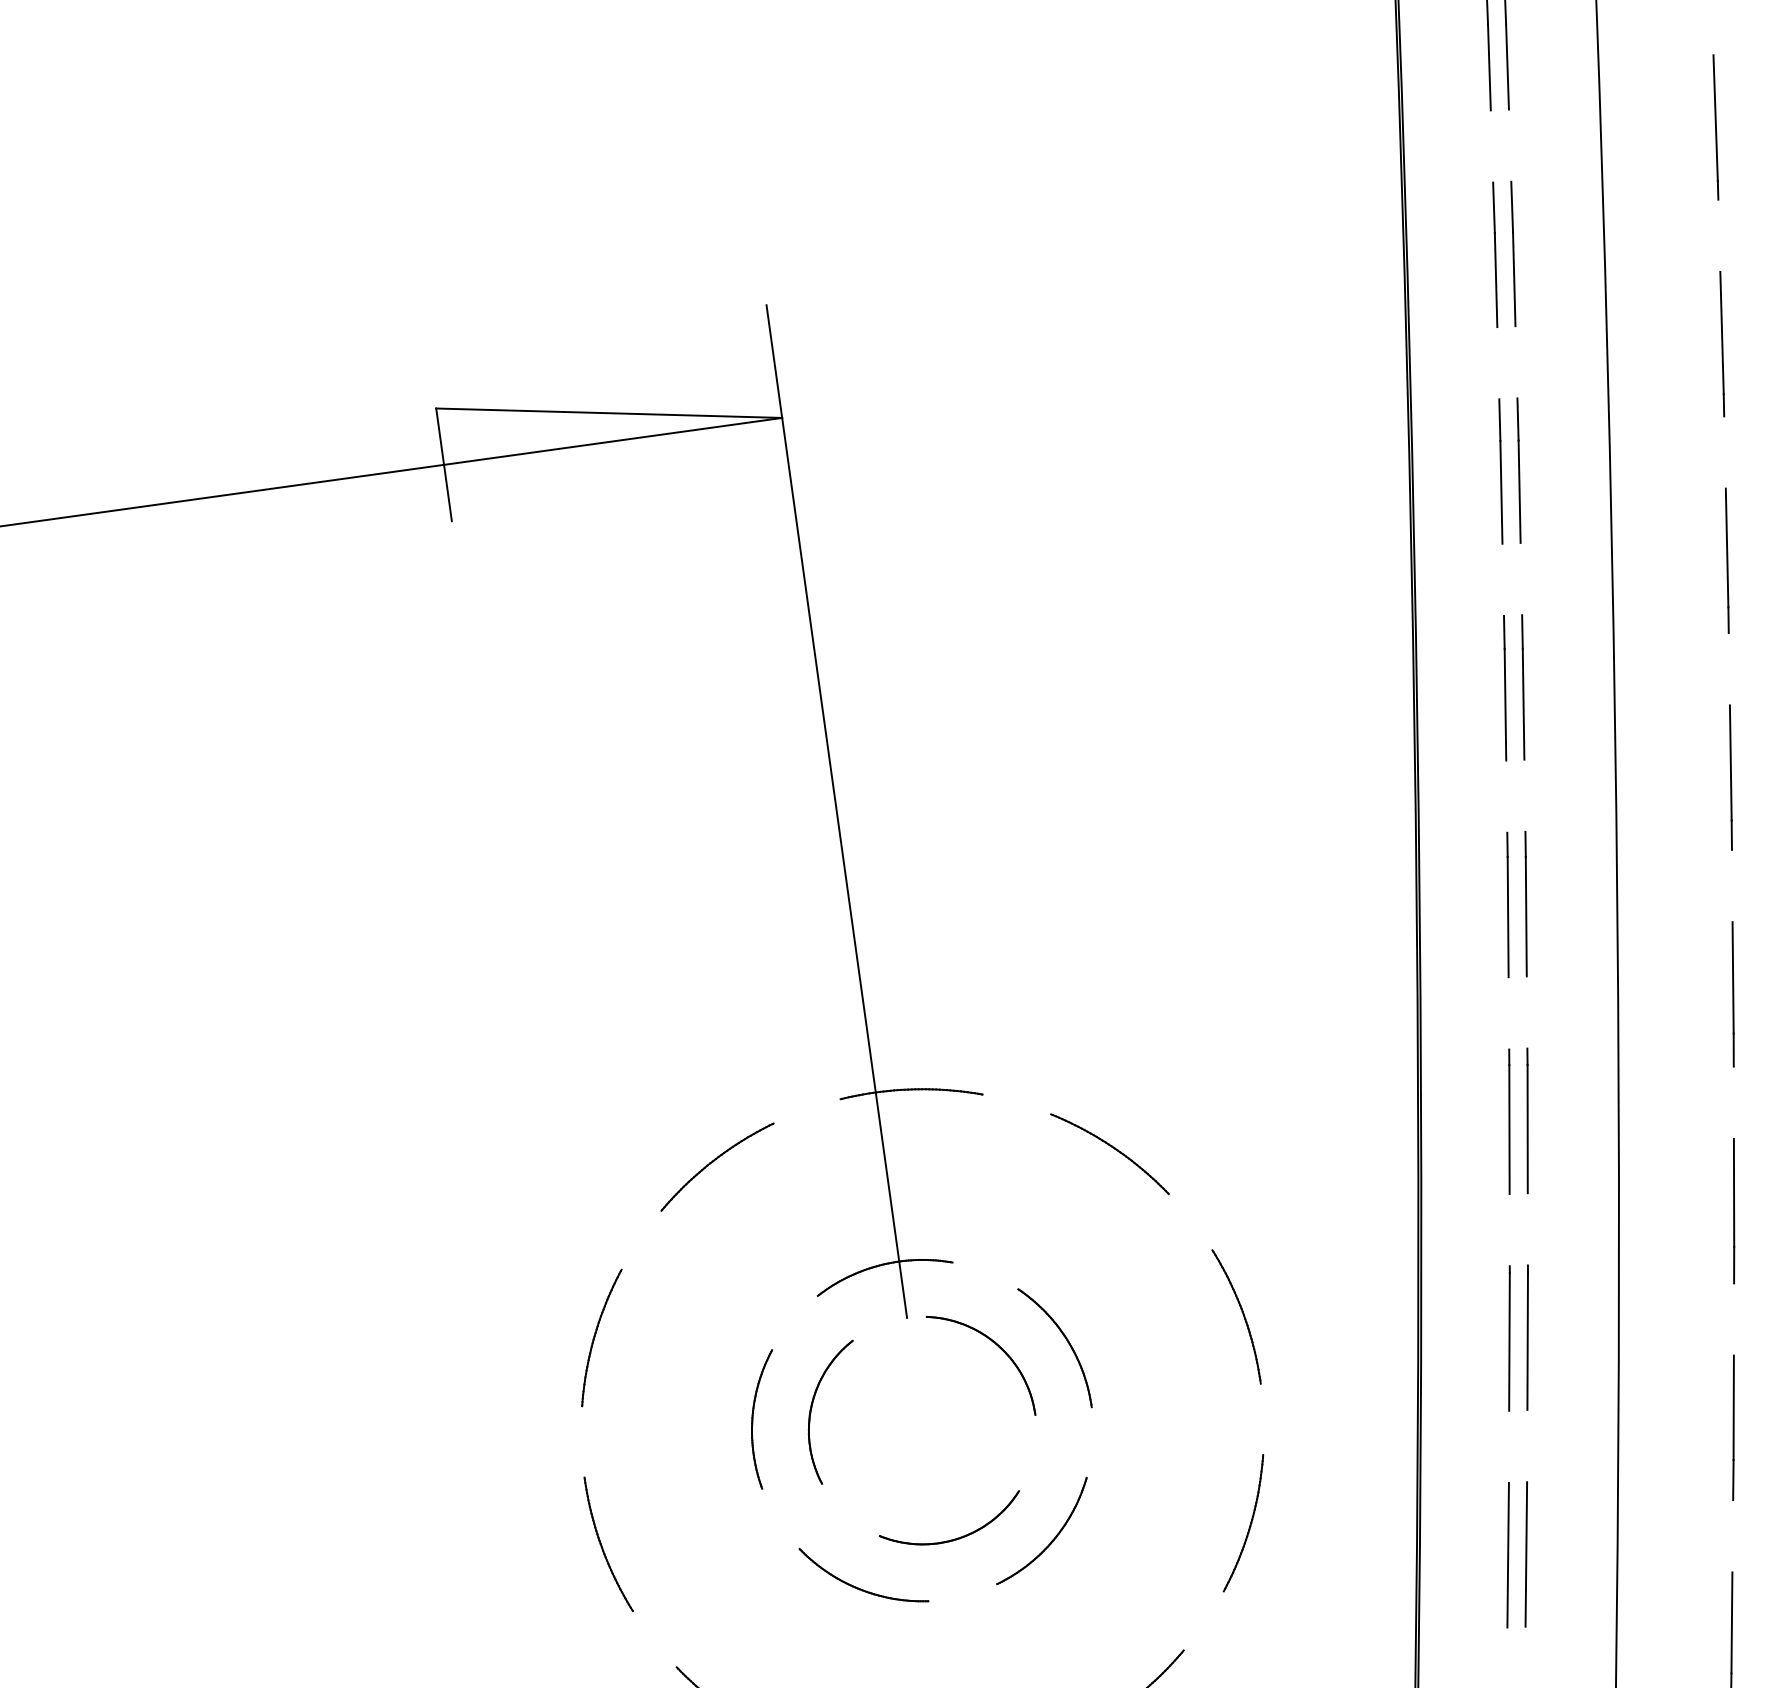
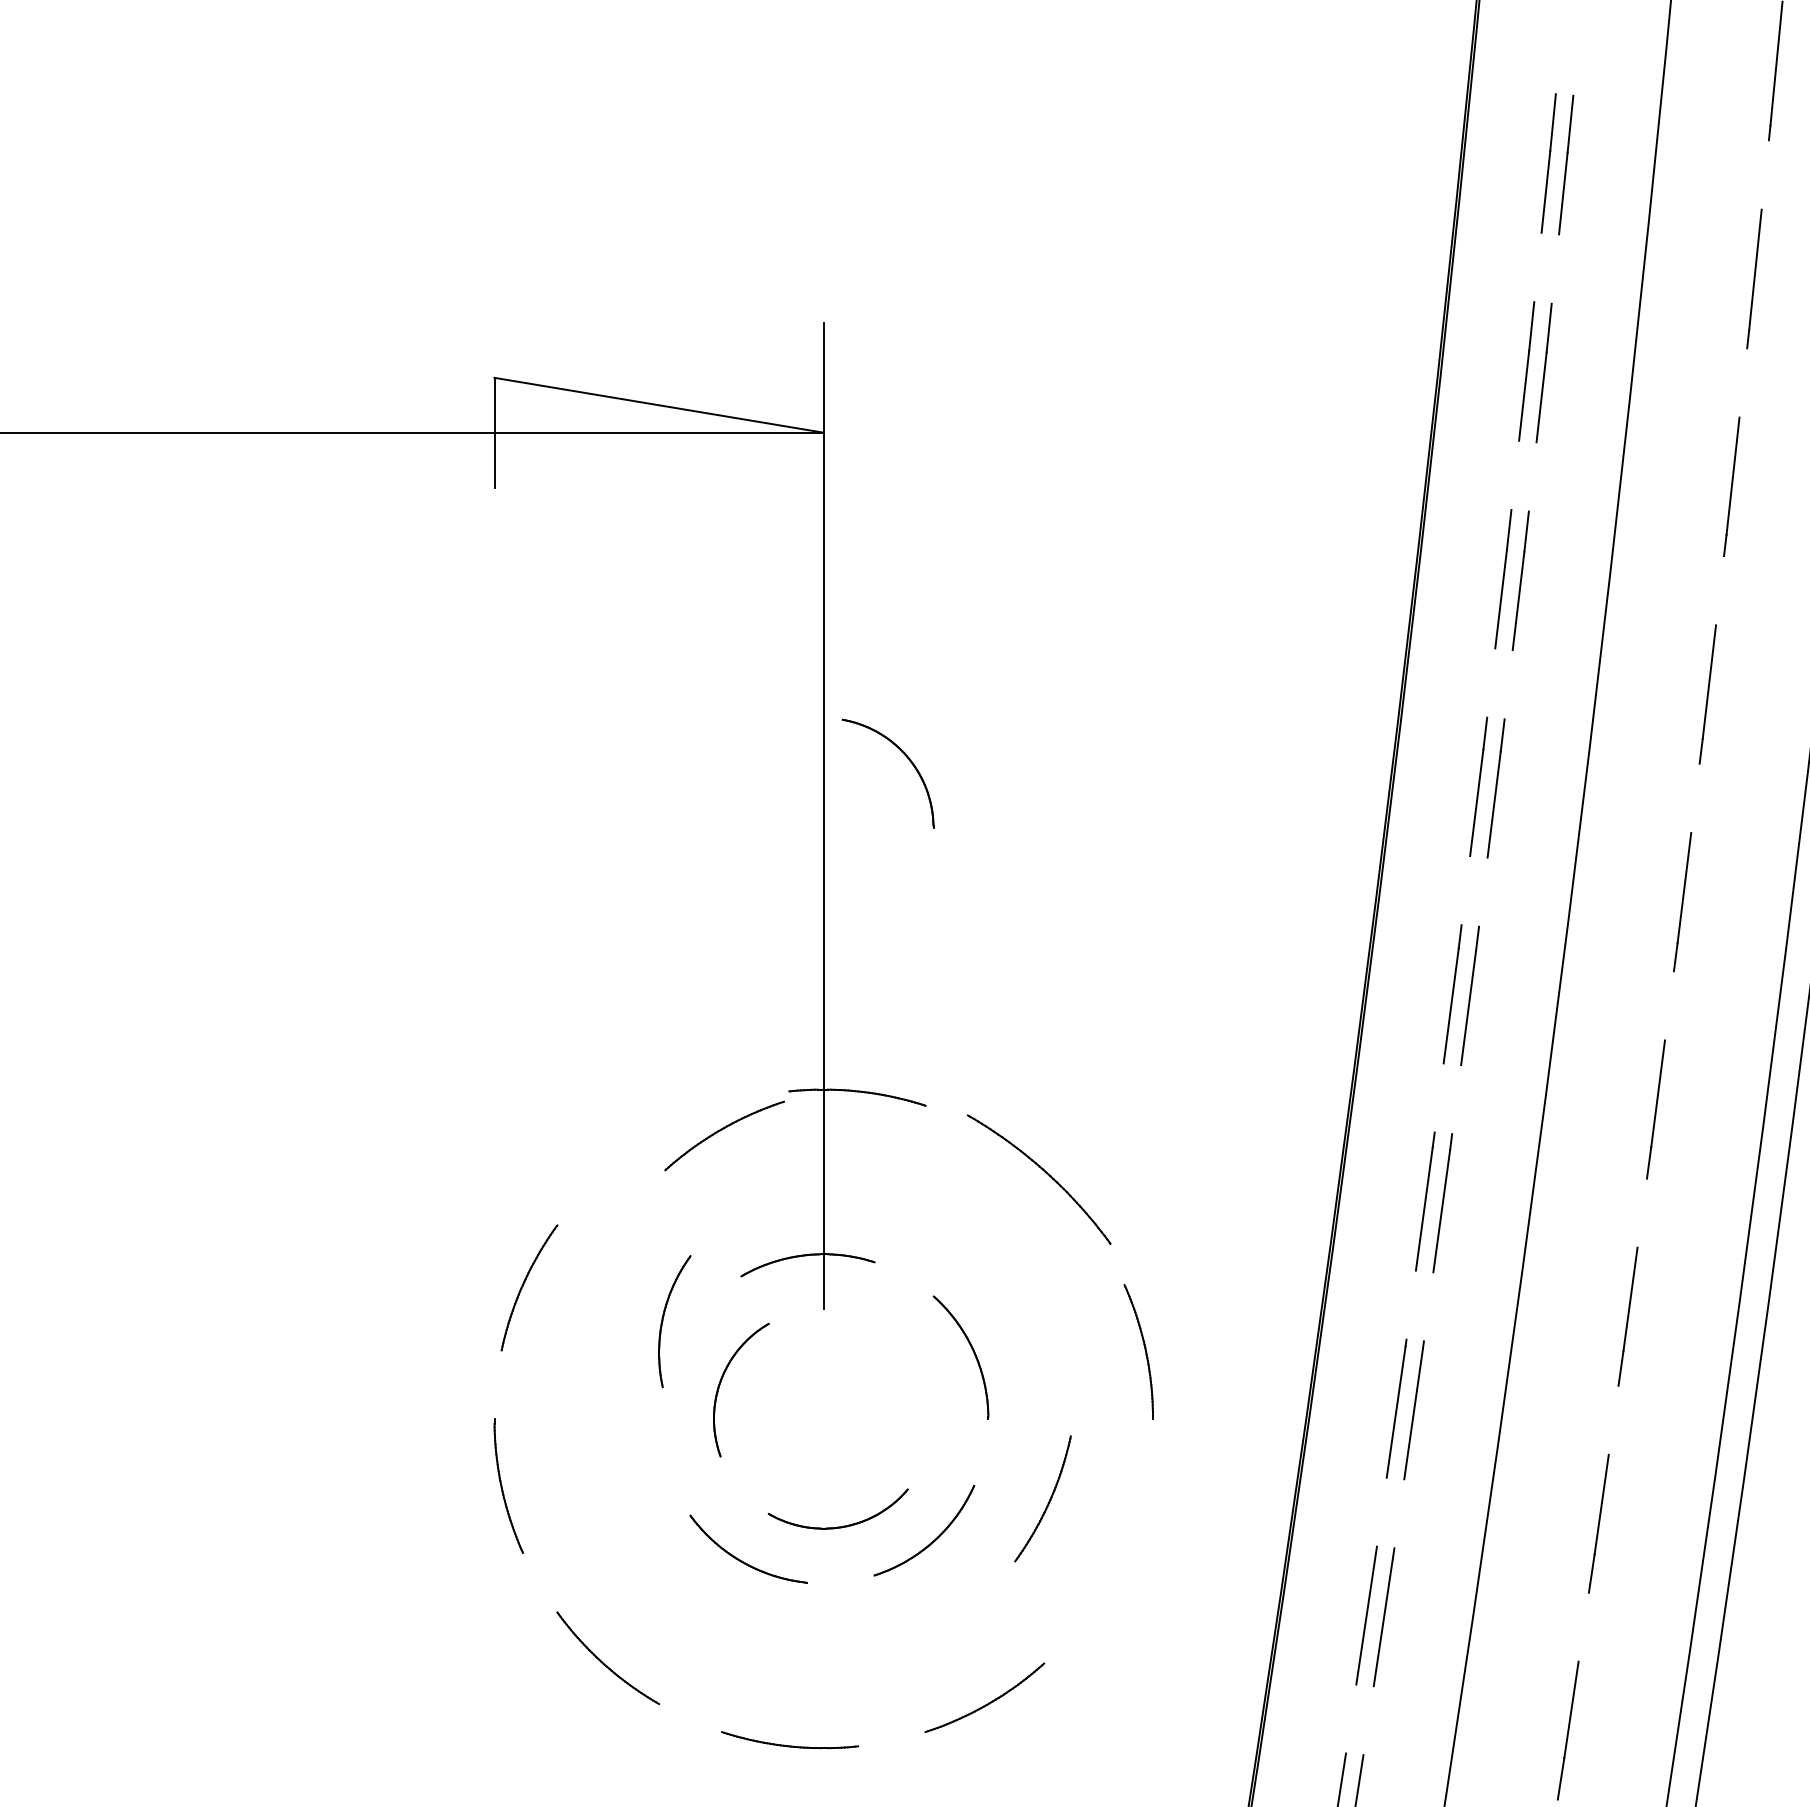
part: (1110, 1154) -> (1039, 1179), size x1.4
part: (717, 1166) -> (724, 1135), moved
part: (995, 1344) -> (904, 755), moved
part: (753, 1421) -> (663, 1321), moved
part: (1249, 1525) -> (1048, 1501), moved

